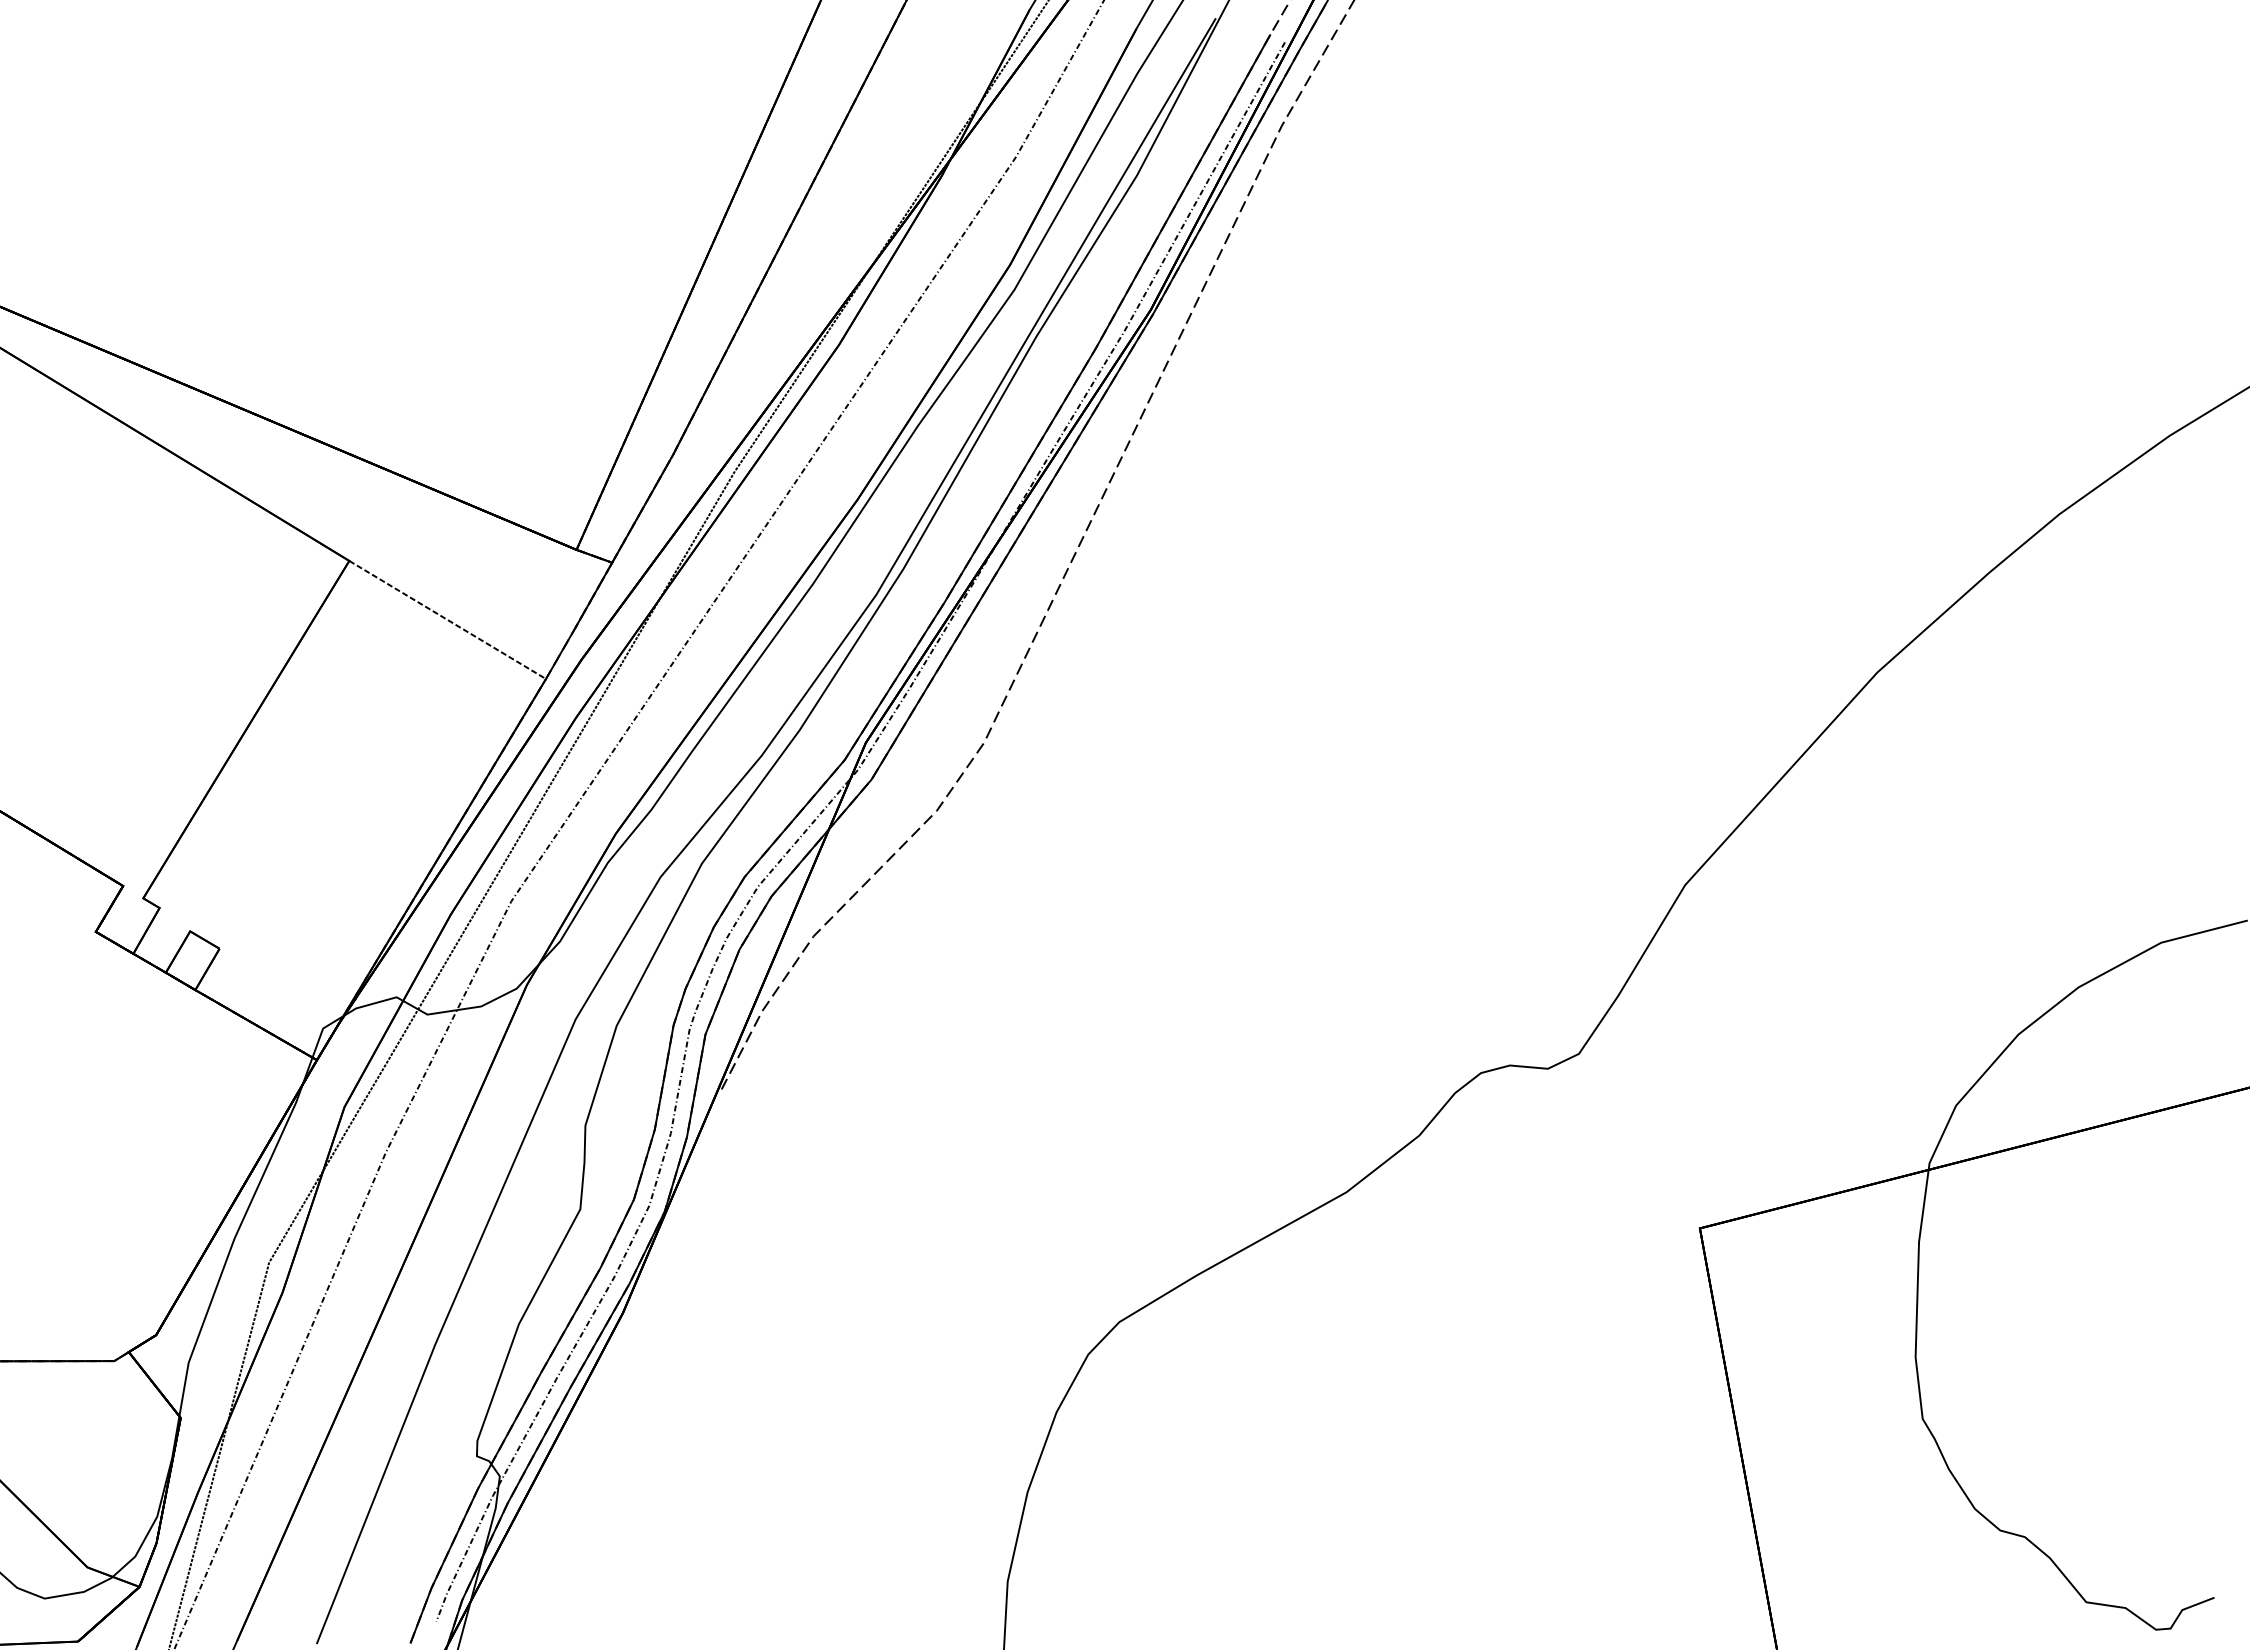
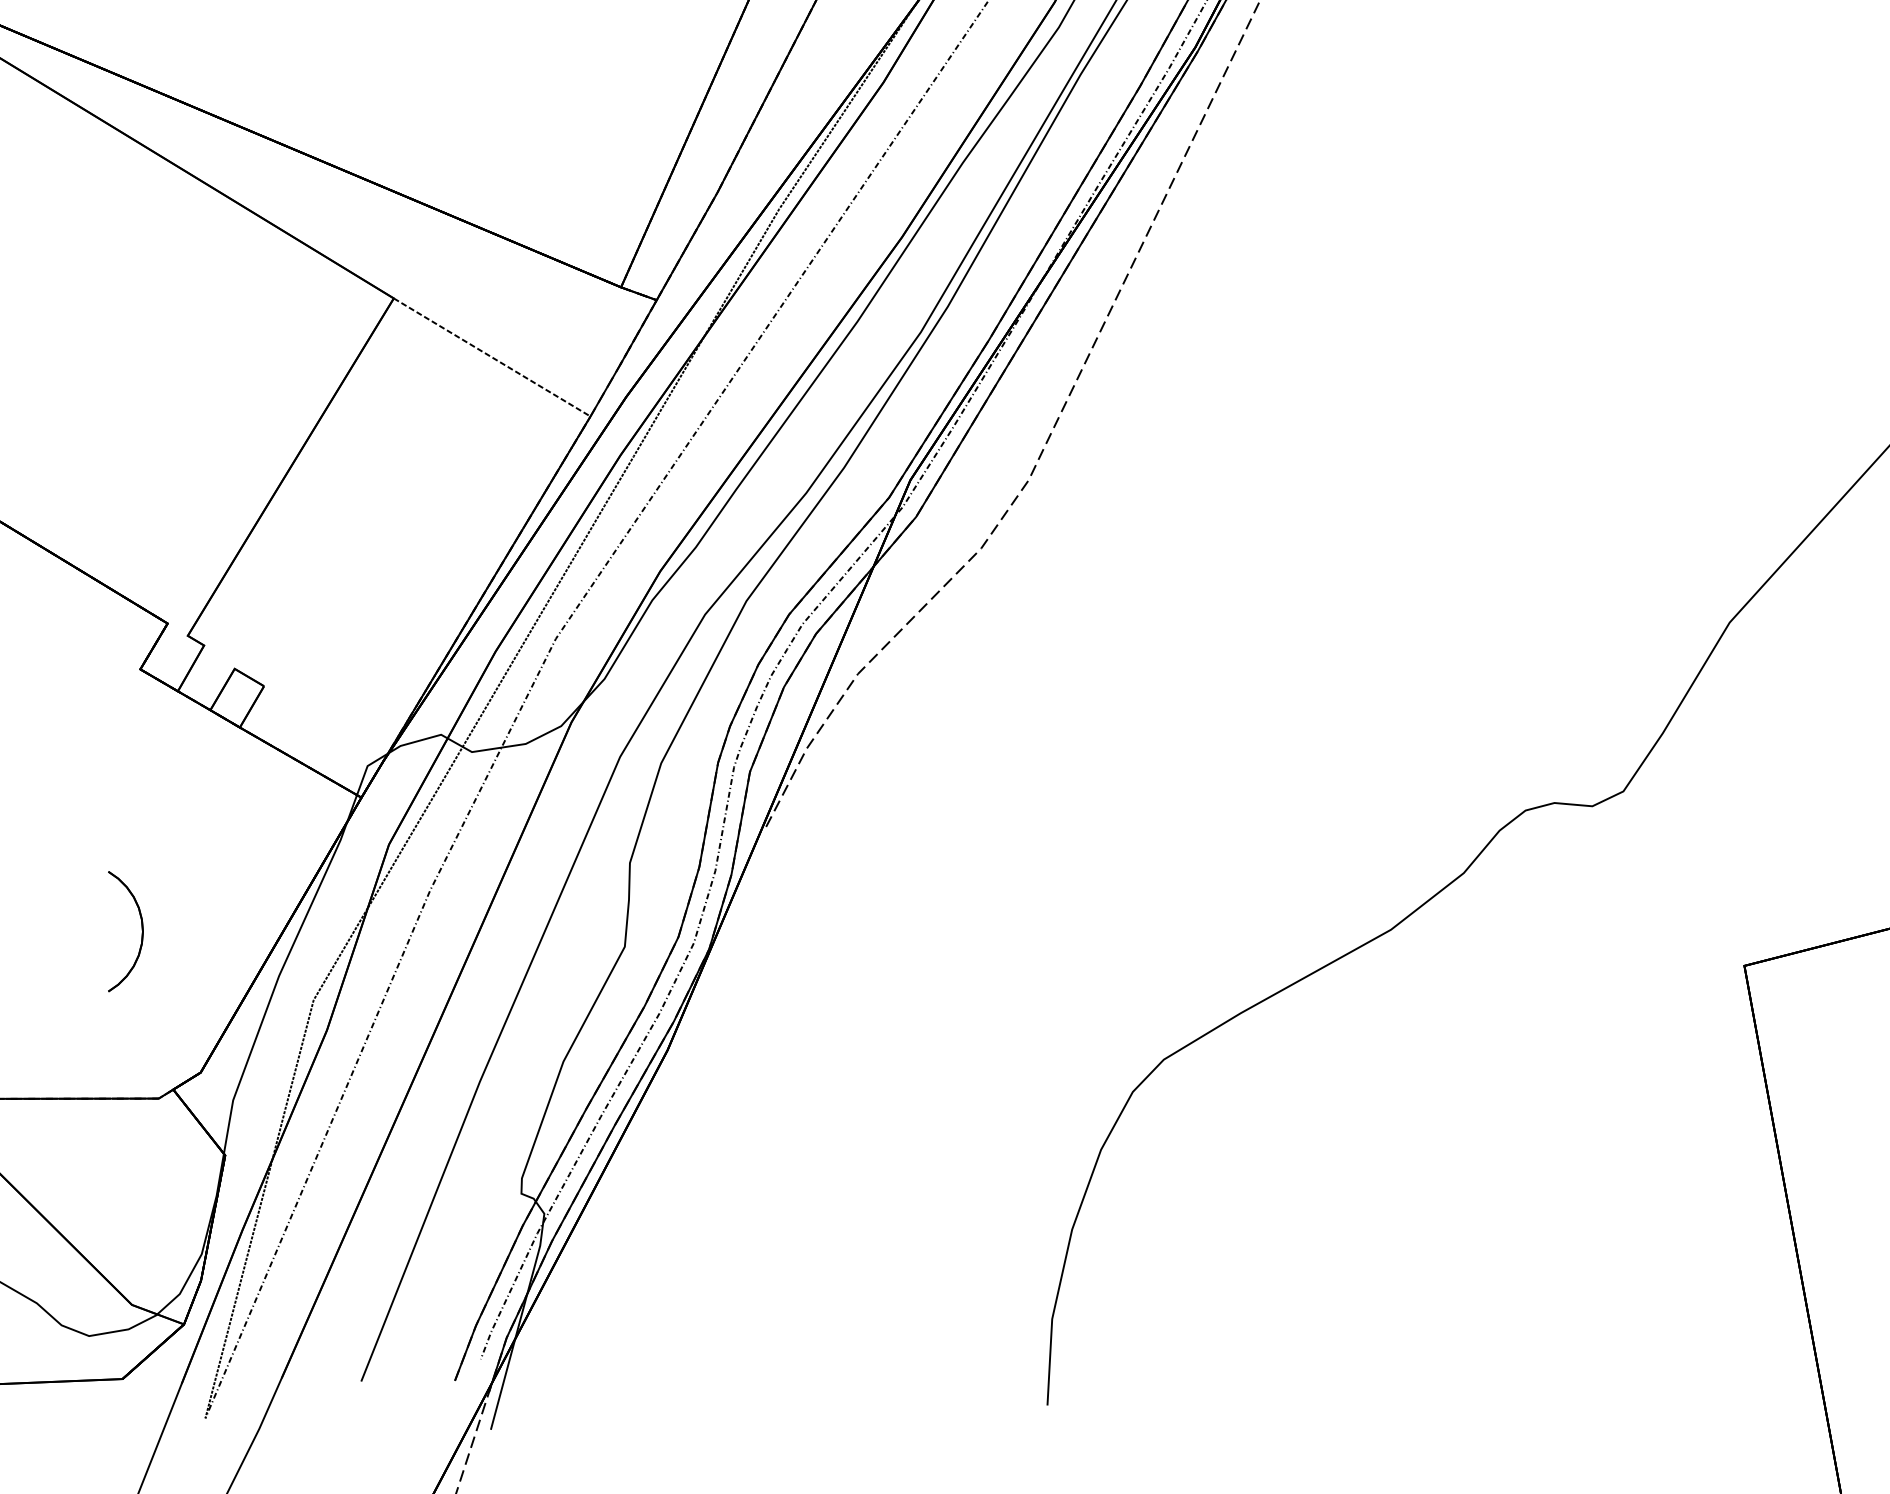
part: (97, 1193) -> (142, 930), added

